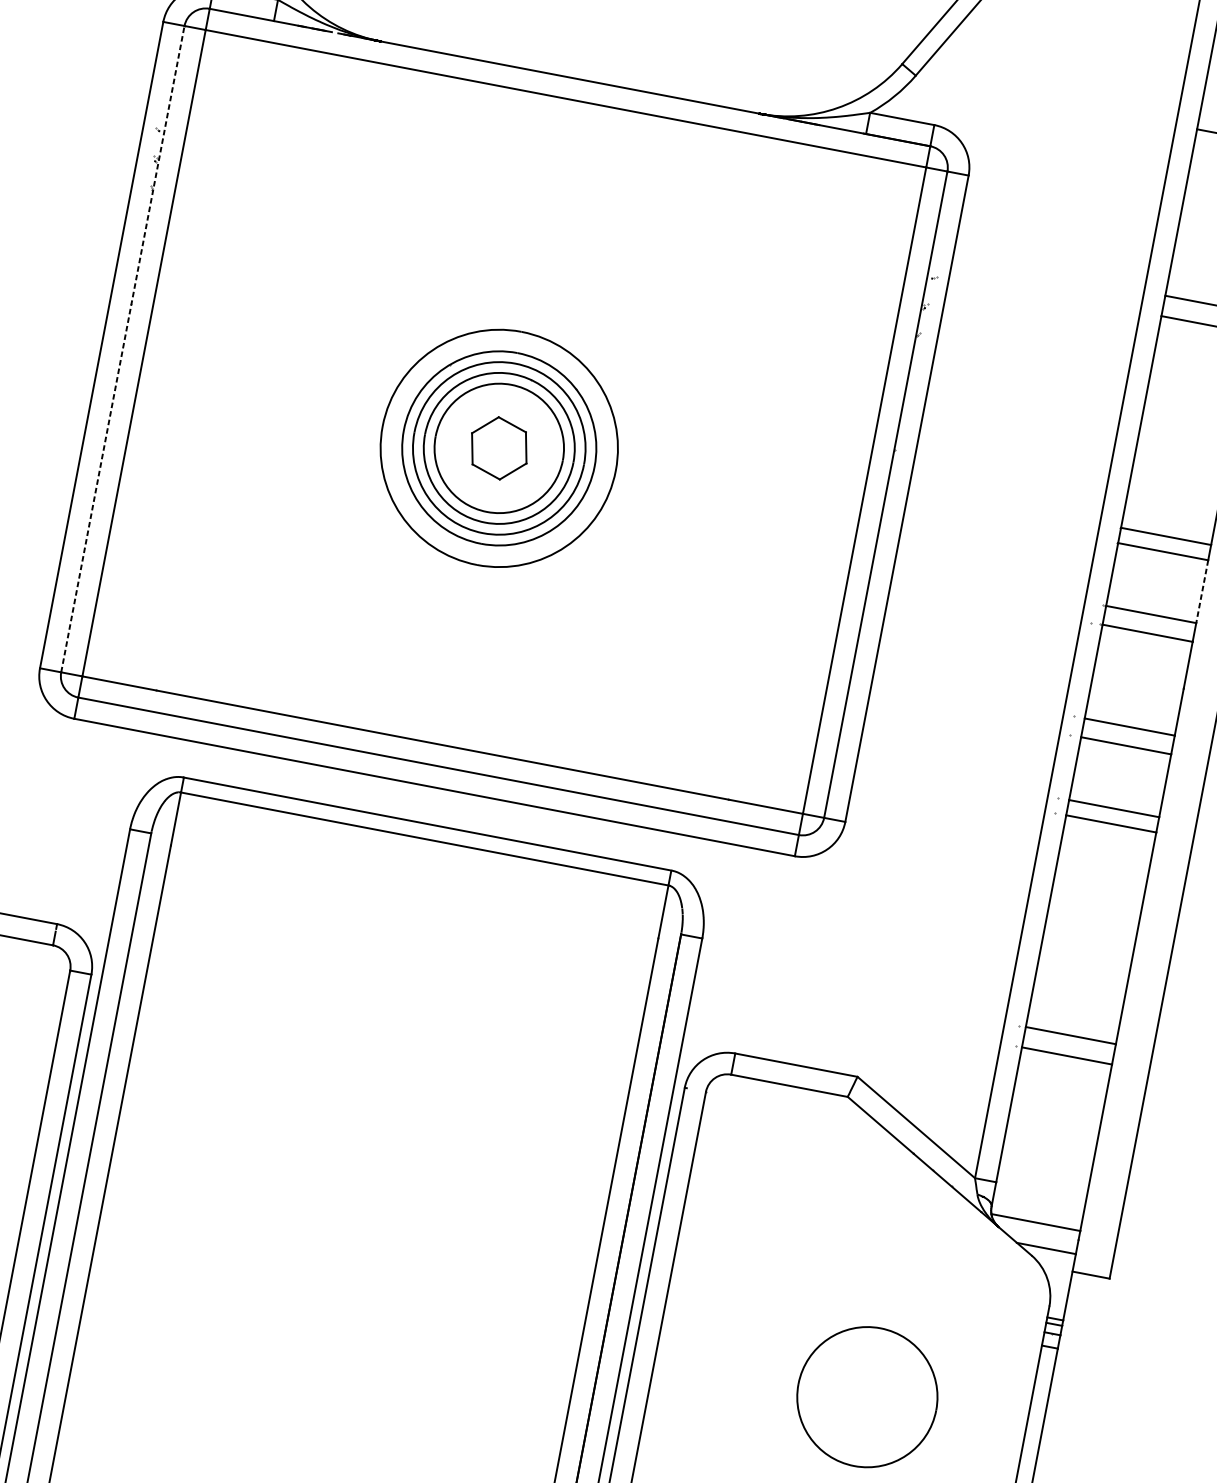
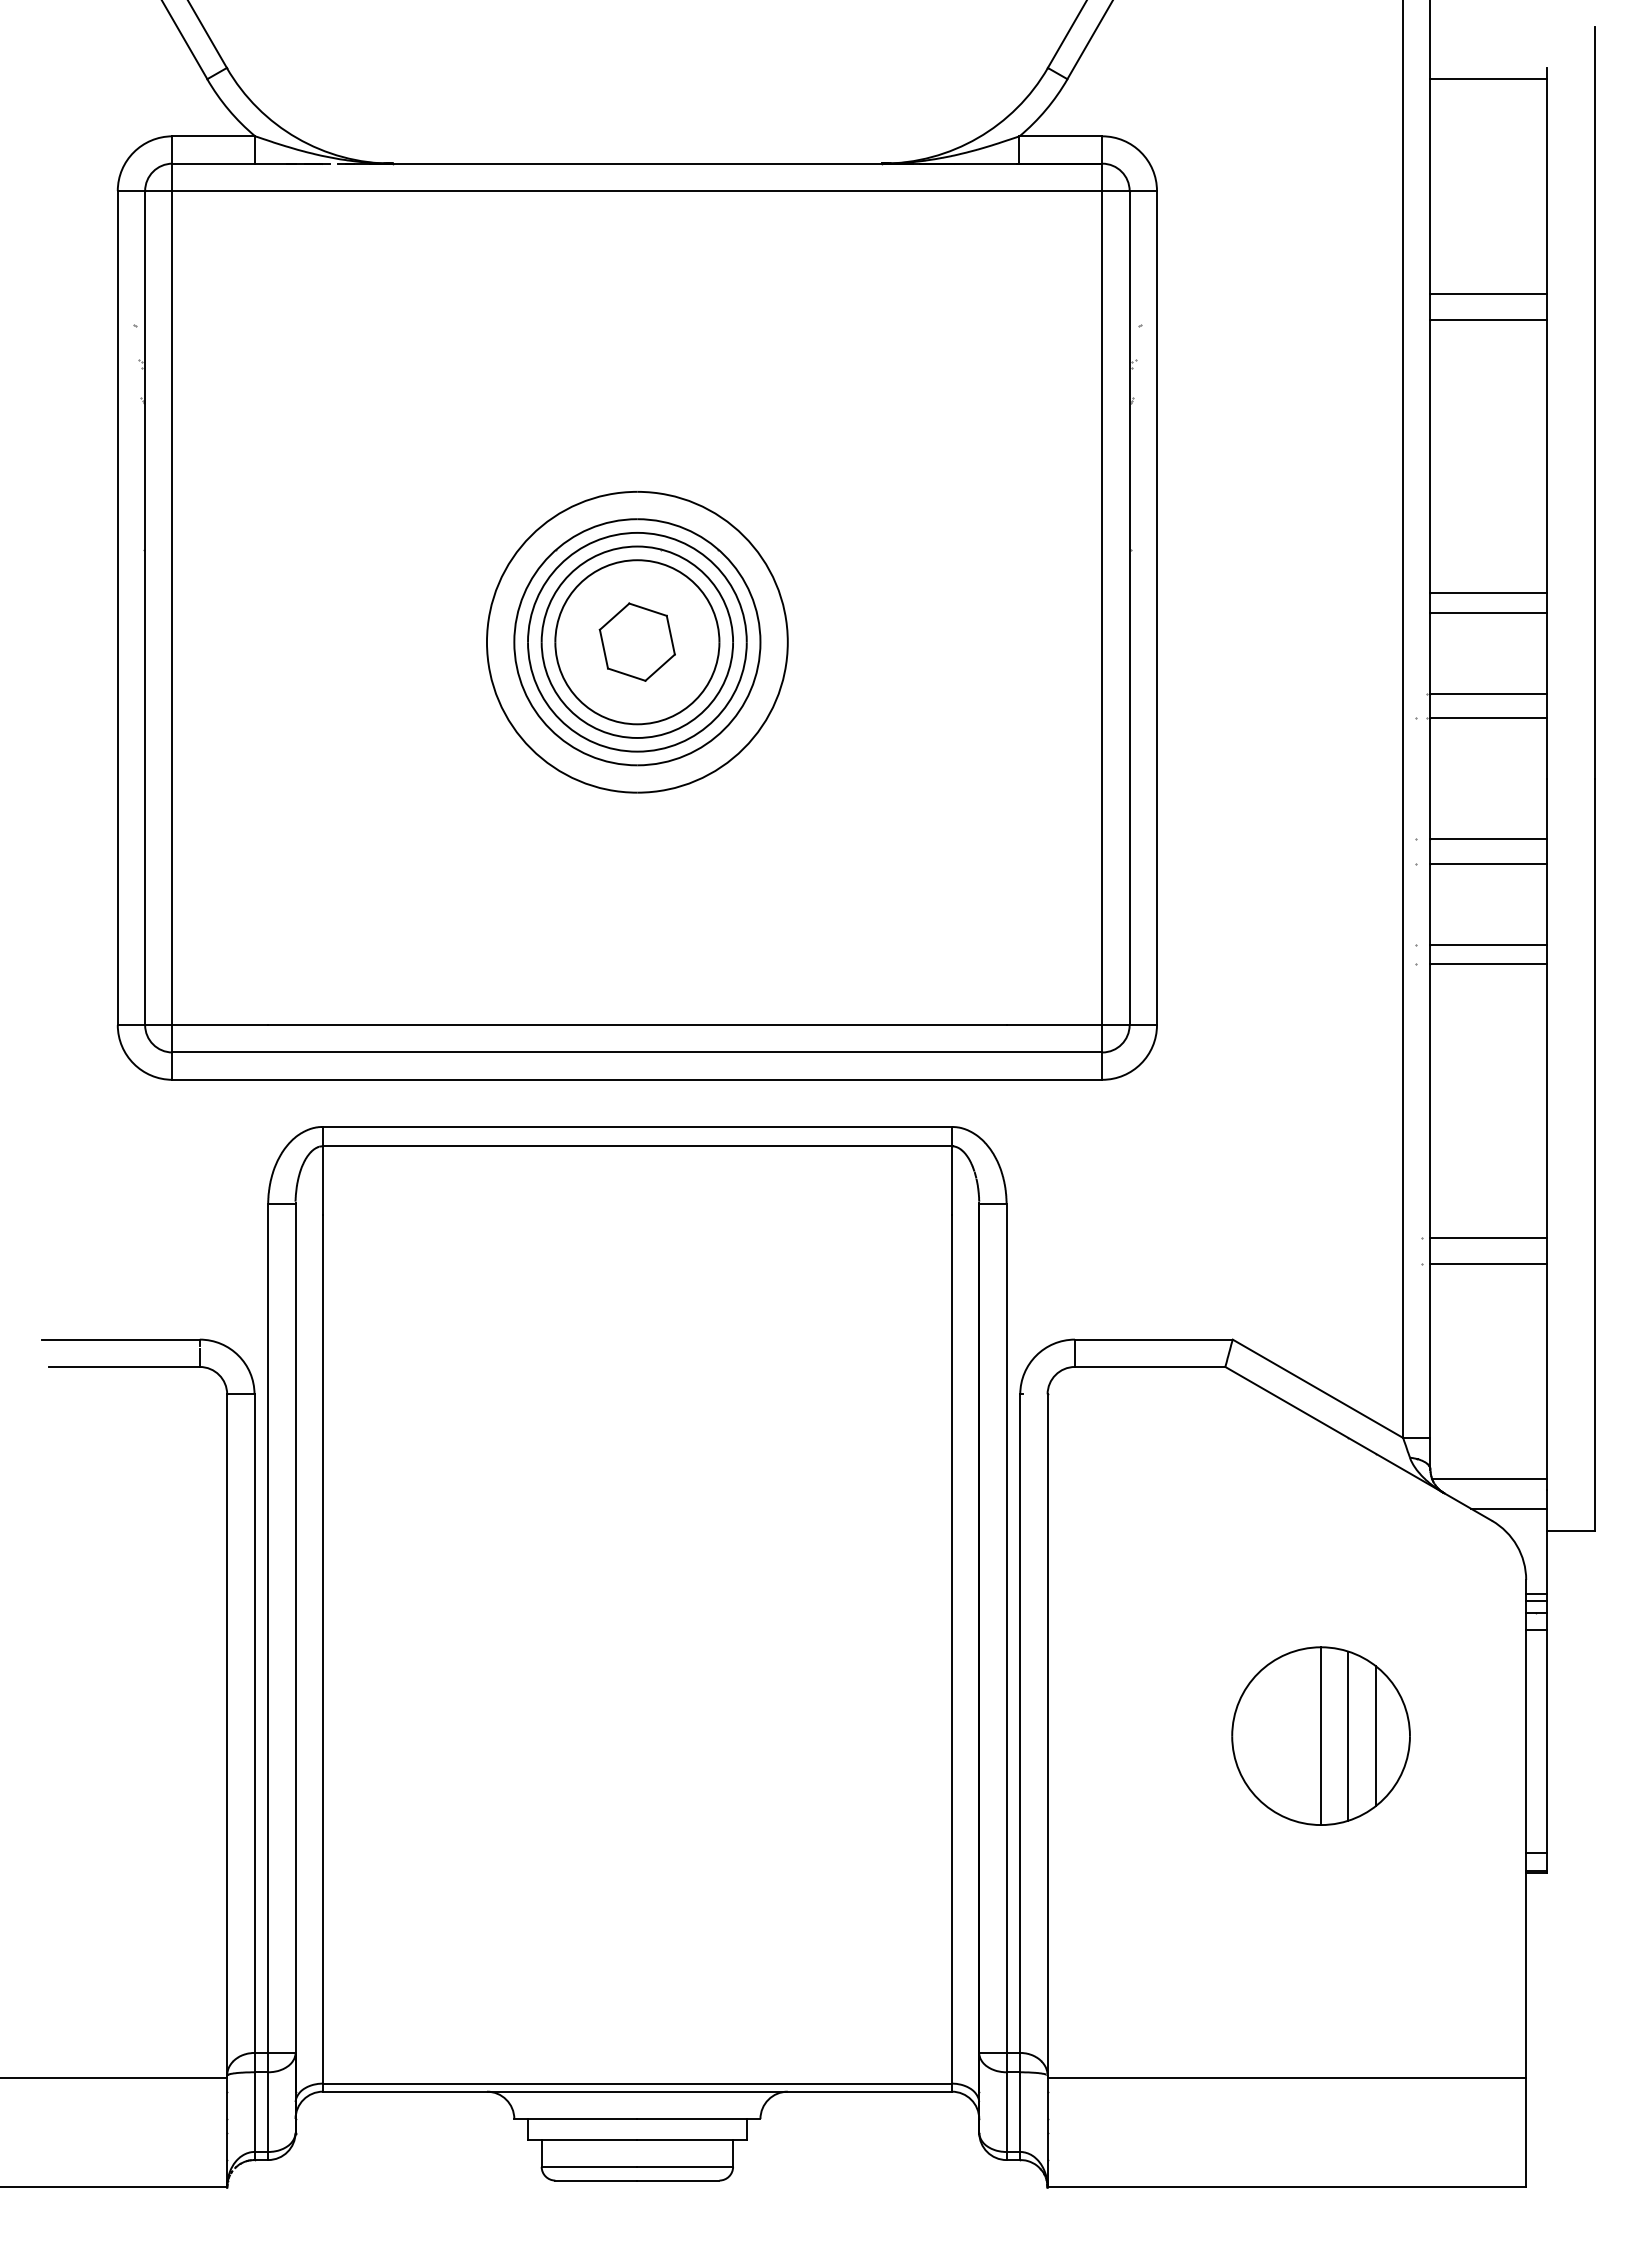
line: (123, 348) -> (145, 607), dashed -> solid
line: (1202, 591) -> (1546, 653), dashed -> solid
line: (867, 1396) -> (1321, 1735), added
line: (888, 1400) -> (1348, 1735), added
line: (909, 1404) -> (1375, 1735), added

